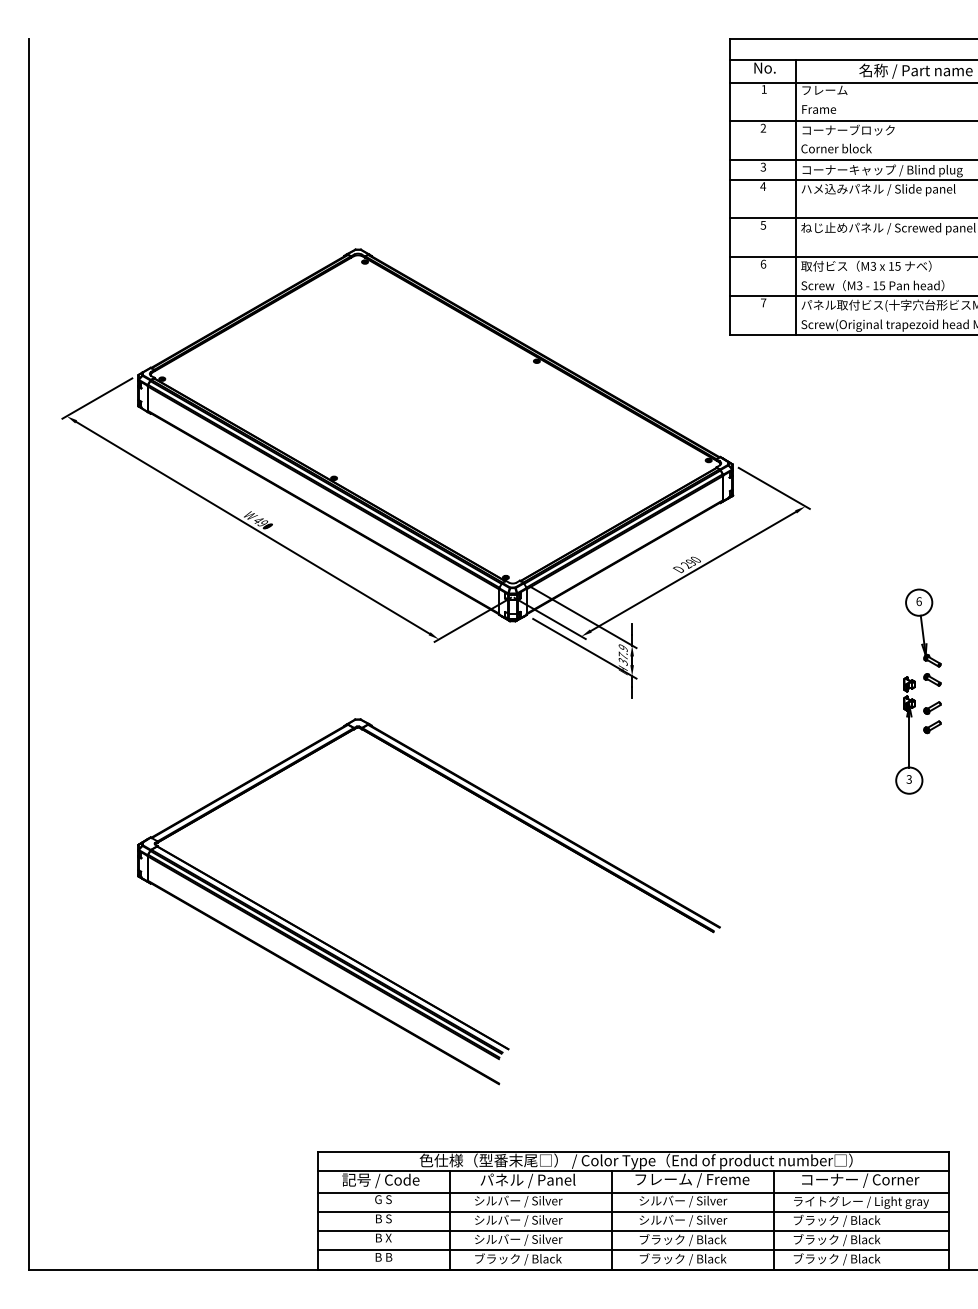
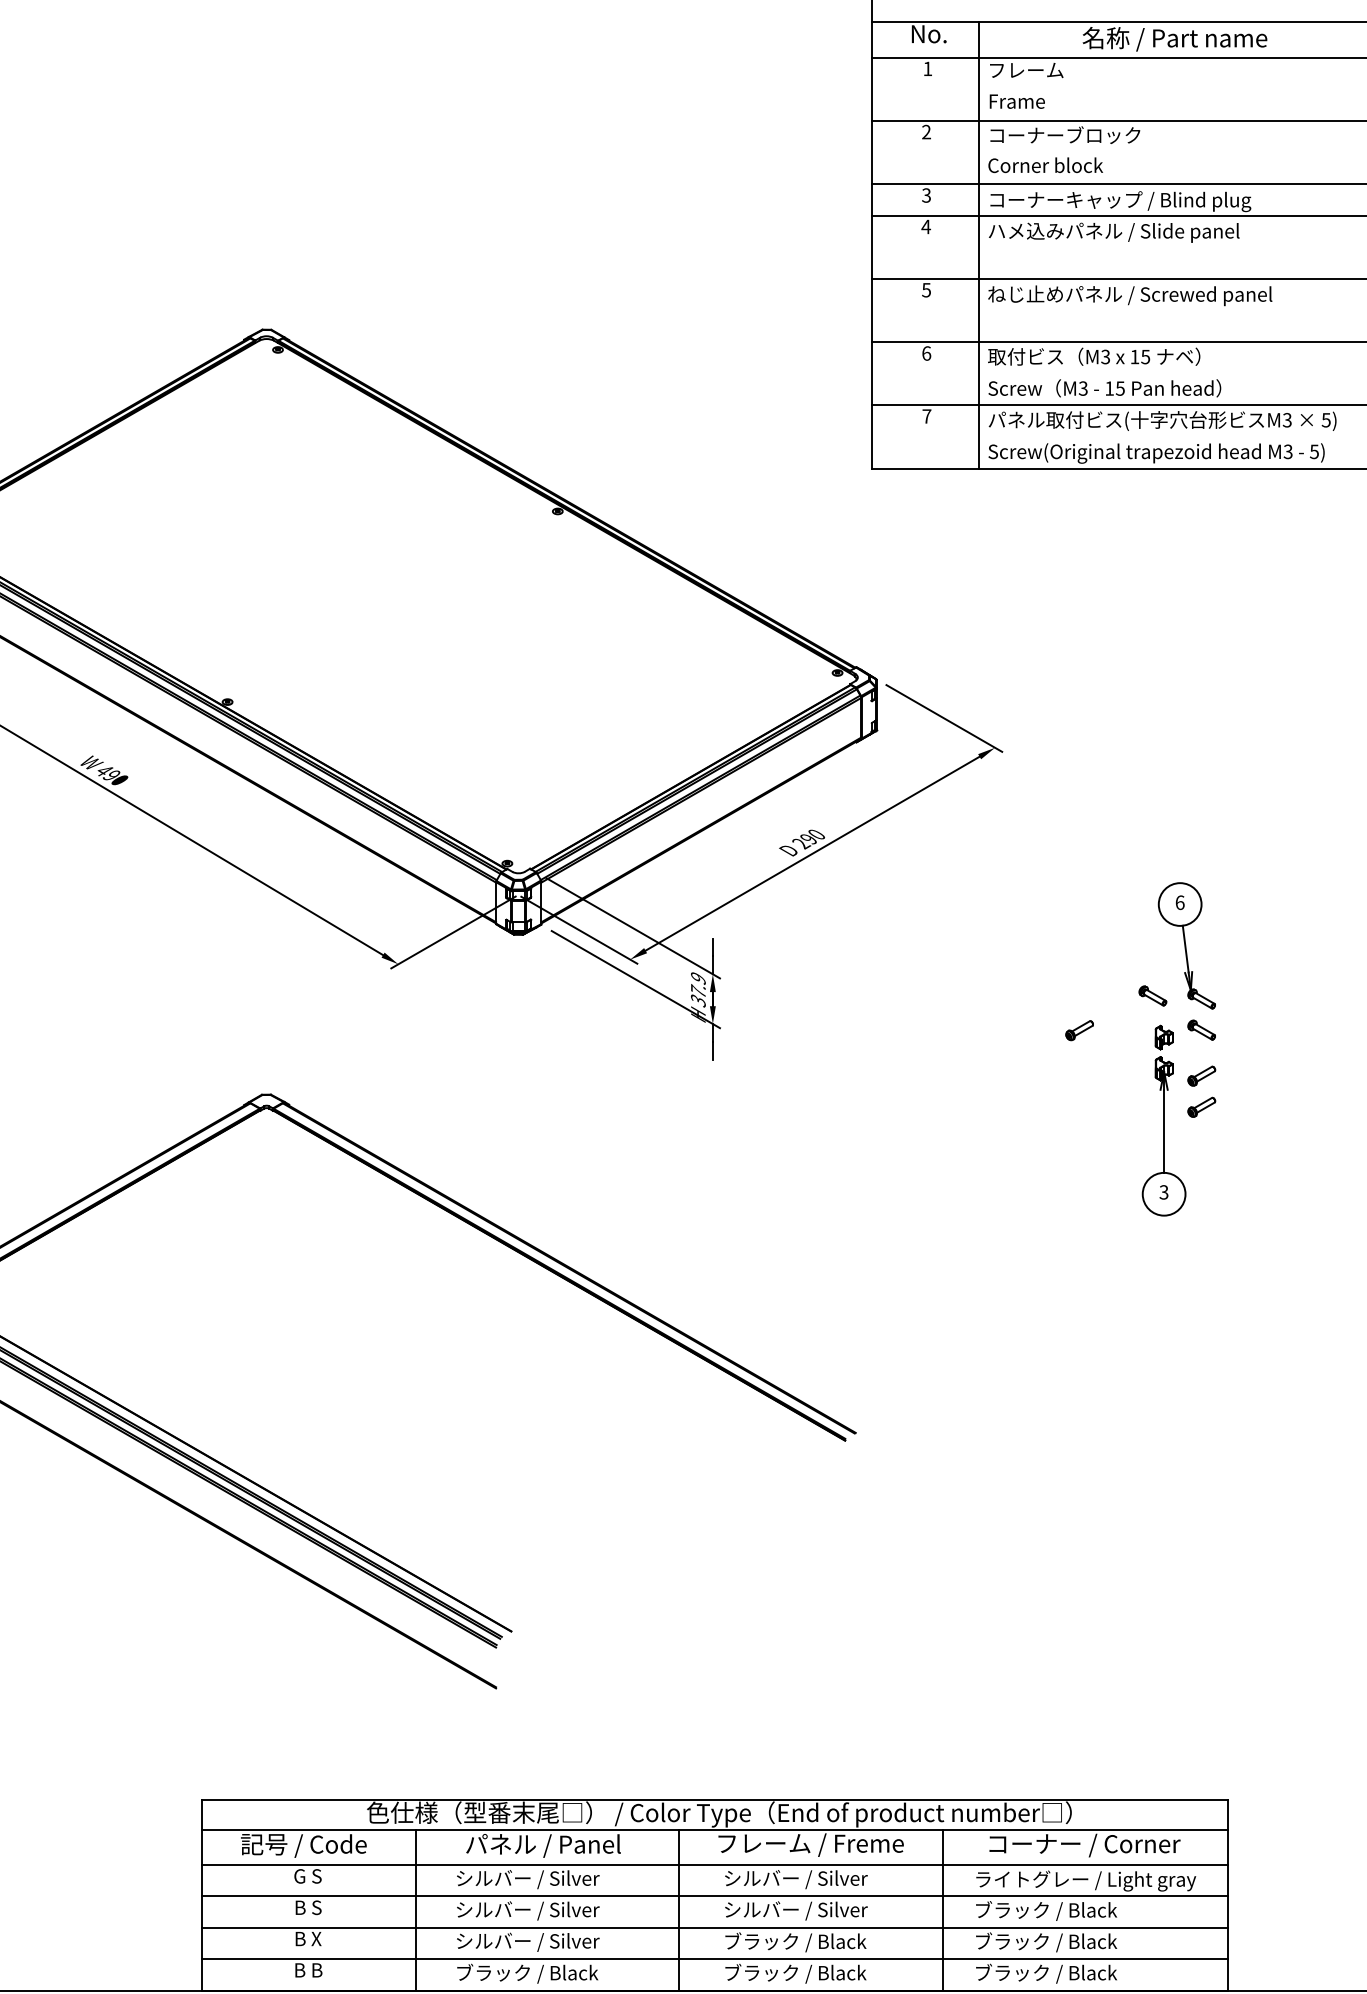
part: (902, 658) -> (1153, 995), added
part: (857, 679) -> (1079, 1029), added

